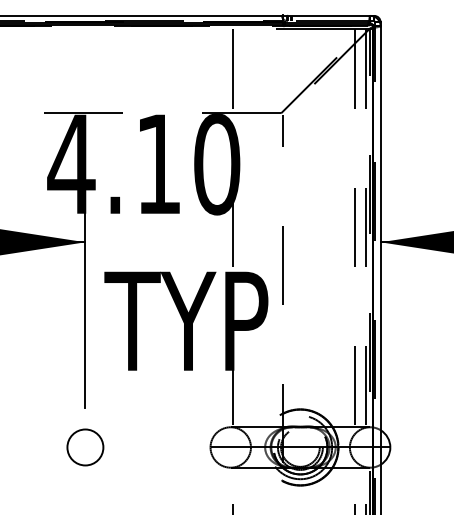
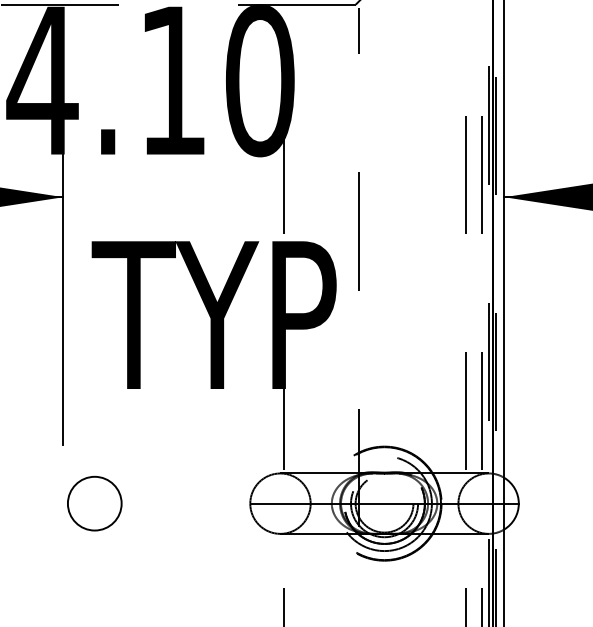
circle: (85, 447) -> (94, 503), moved

